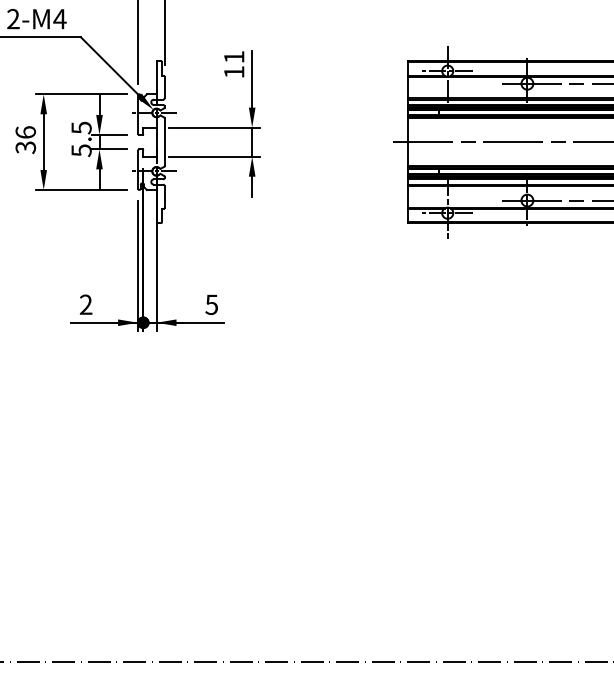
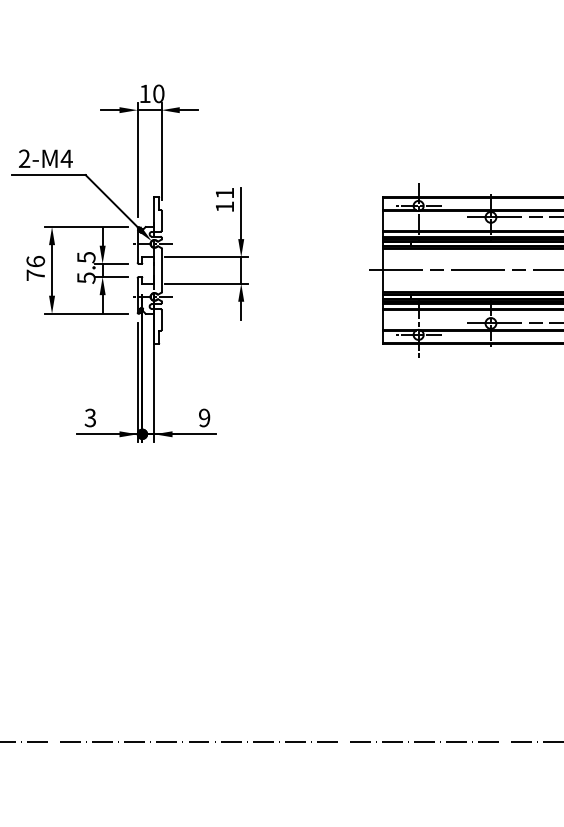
text: (25, 147) -> (35, 275), 36 -> 76
text: (211, 304) -> (204, 417), 5 -> 9
text: (86, 305) -> (90, 418), 2 -> 3

